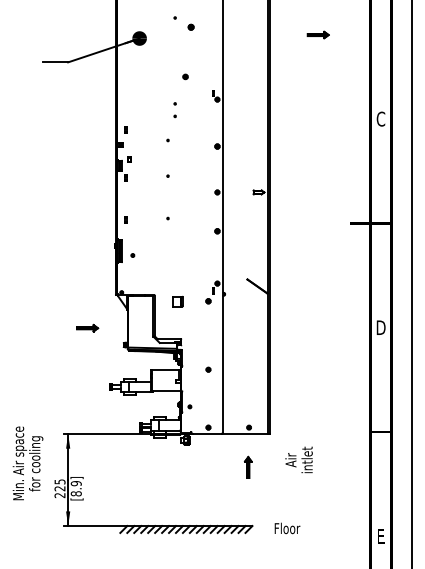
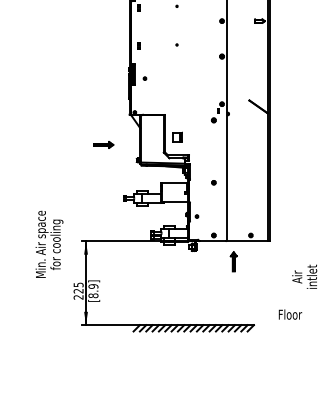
part: (177, 301) -> (177, 136), moved
text: (298, 459) -> (304, 276), moved
text: (27, 463) -> (48, 244), moved
part: (248, 466) -> (233, 260), moved
text: (287, 528) -> (290, 314), moved

